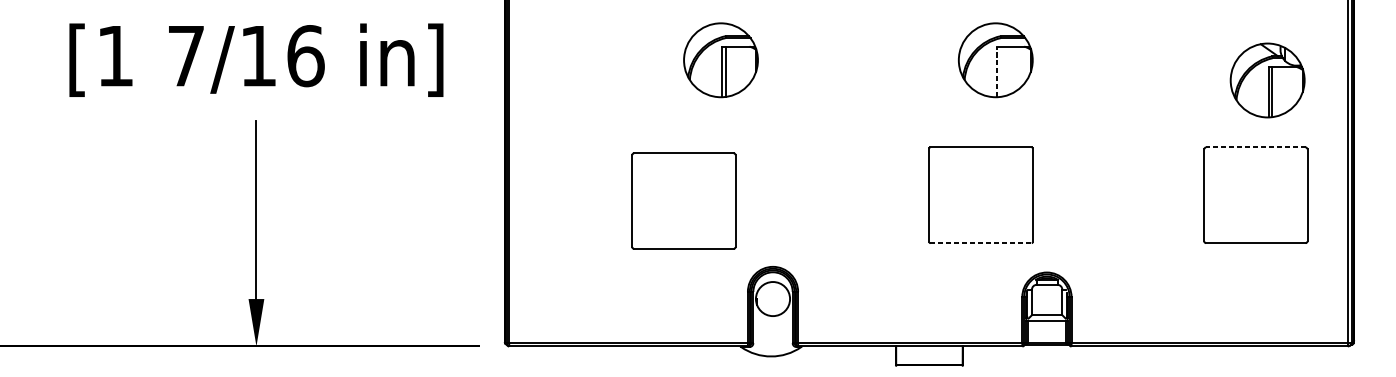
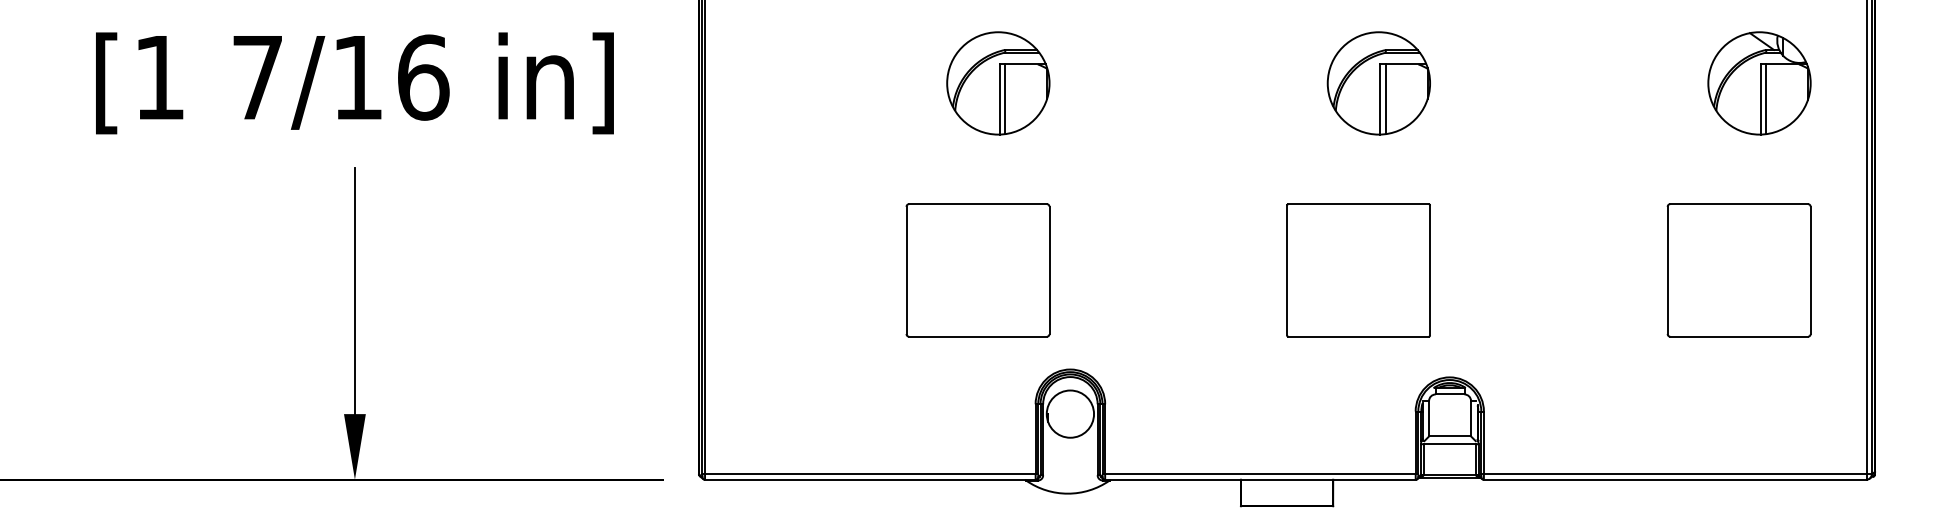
line: (996, 71) -> (1380, 99), dashed -> solid
line: (1000, 71) -> (1385, 99), added
part: (1267, 80) -> (1759, 83), moved
line: (1256, 147) -> (1739, 204), dashed -> solid
part: (683, 201) -> (977, 270), moved
line: (981, 243) -> (1359, 336), dashed -> solid

